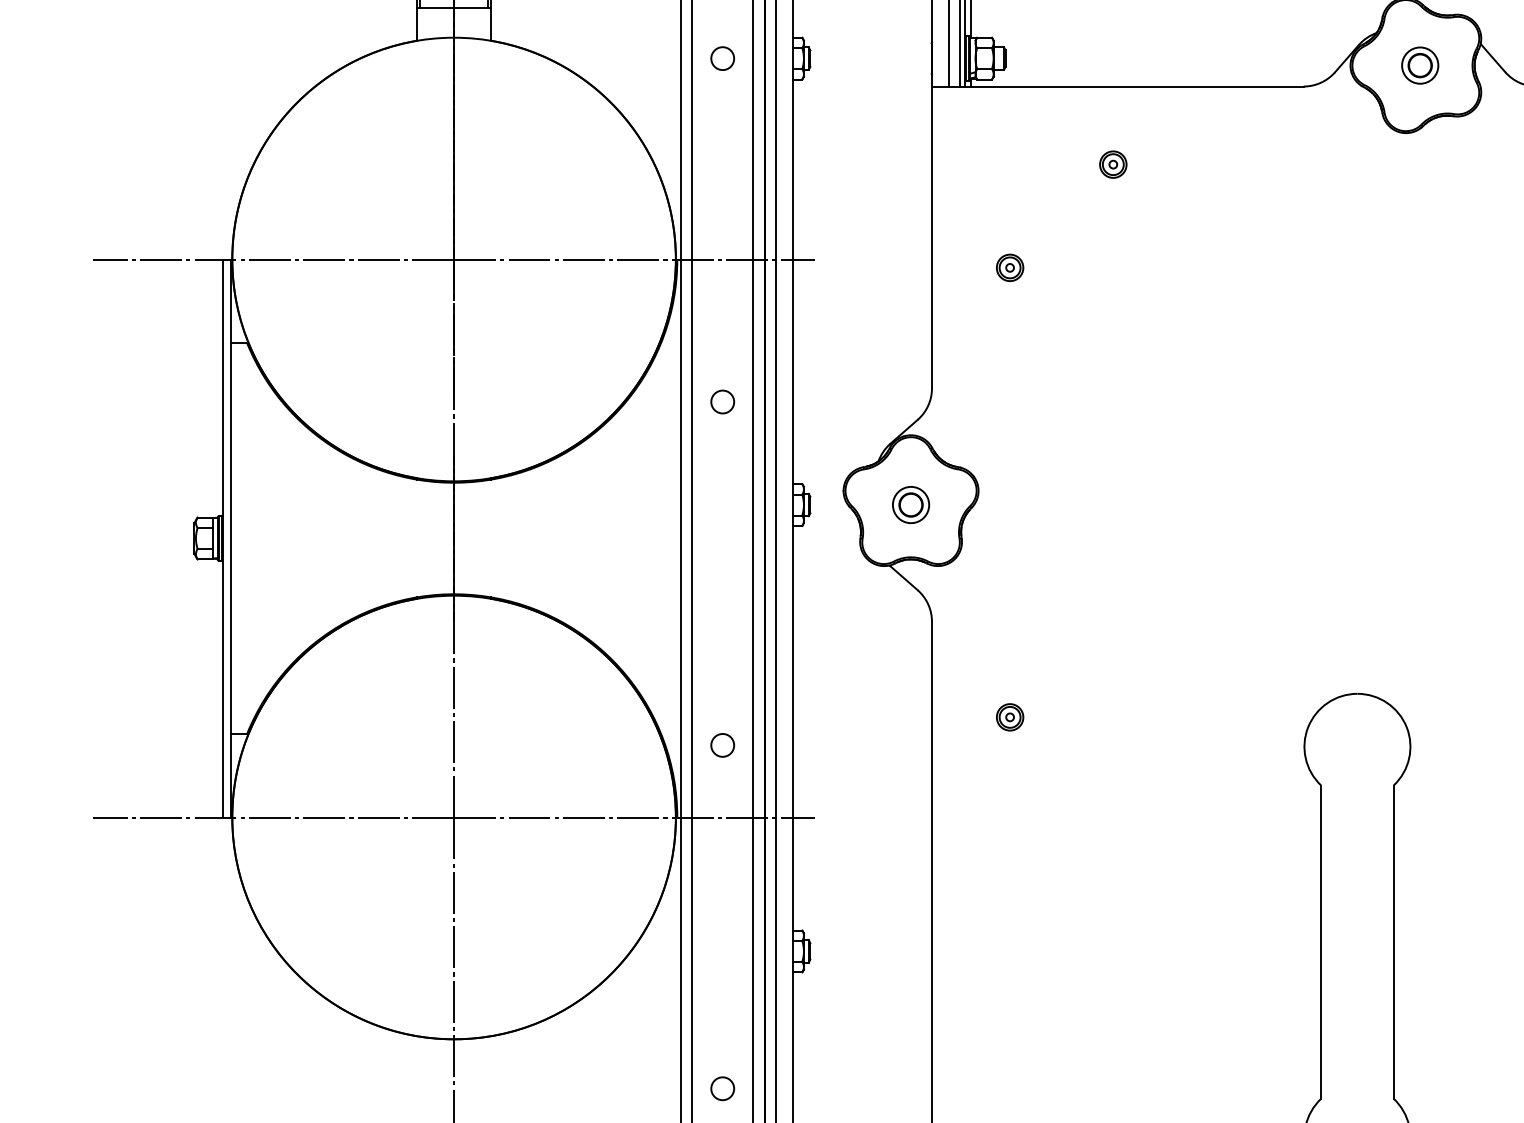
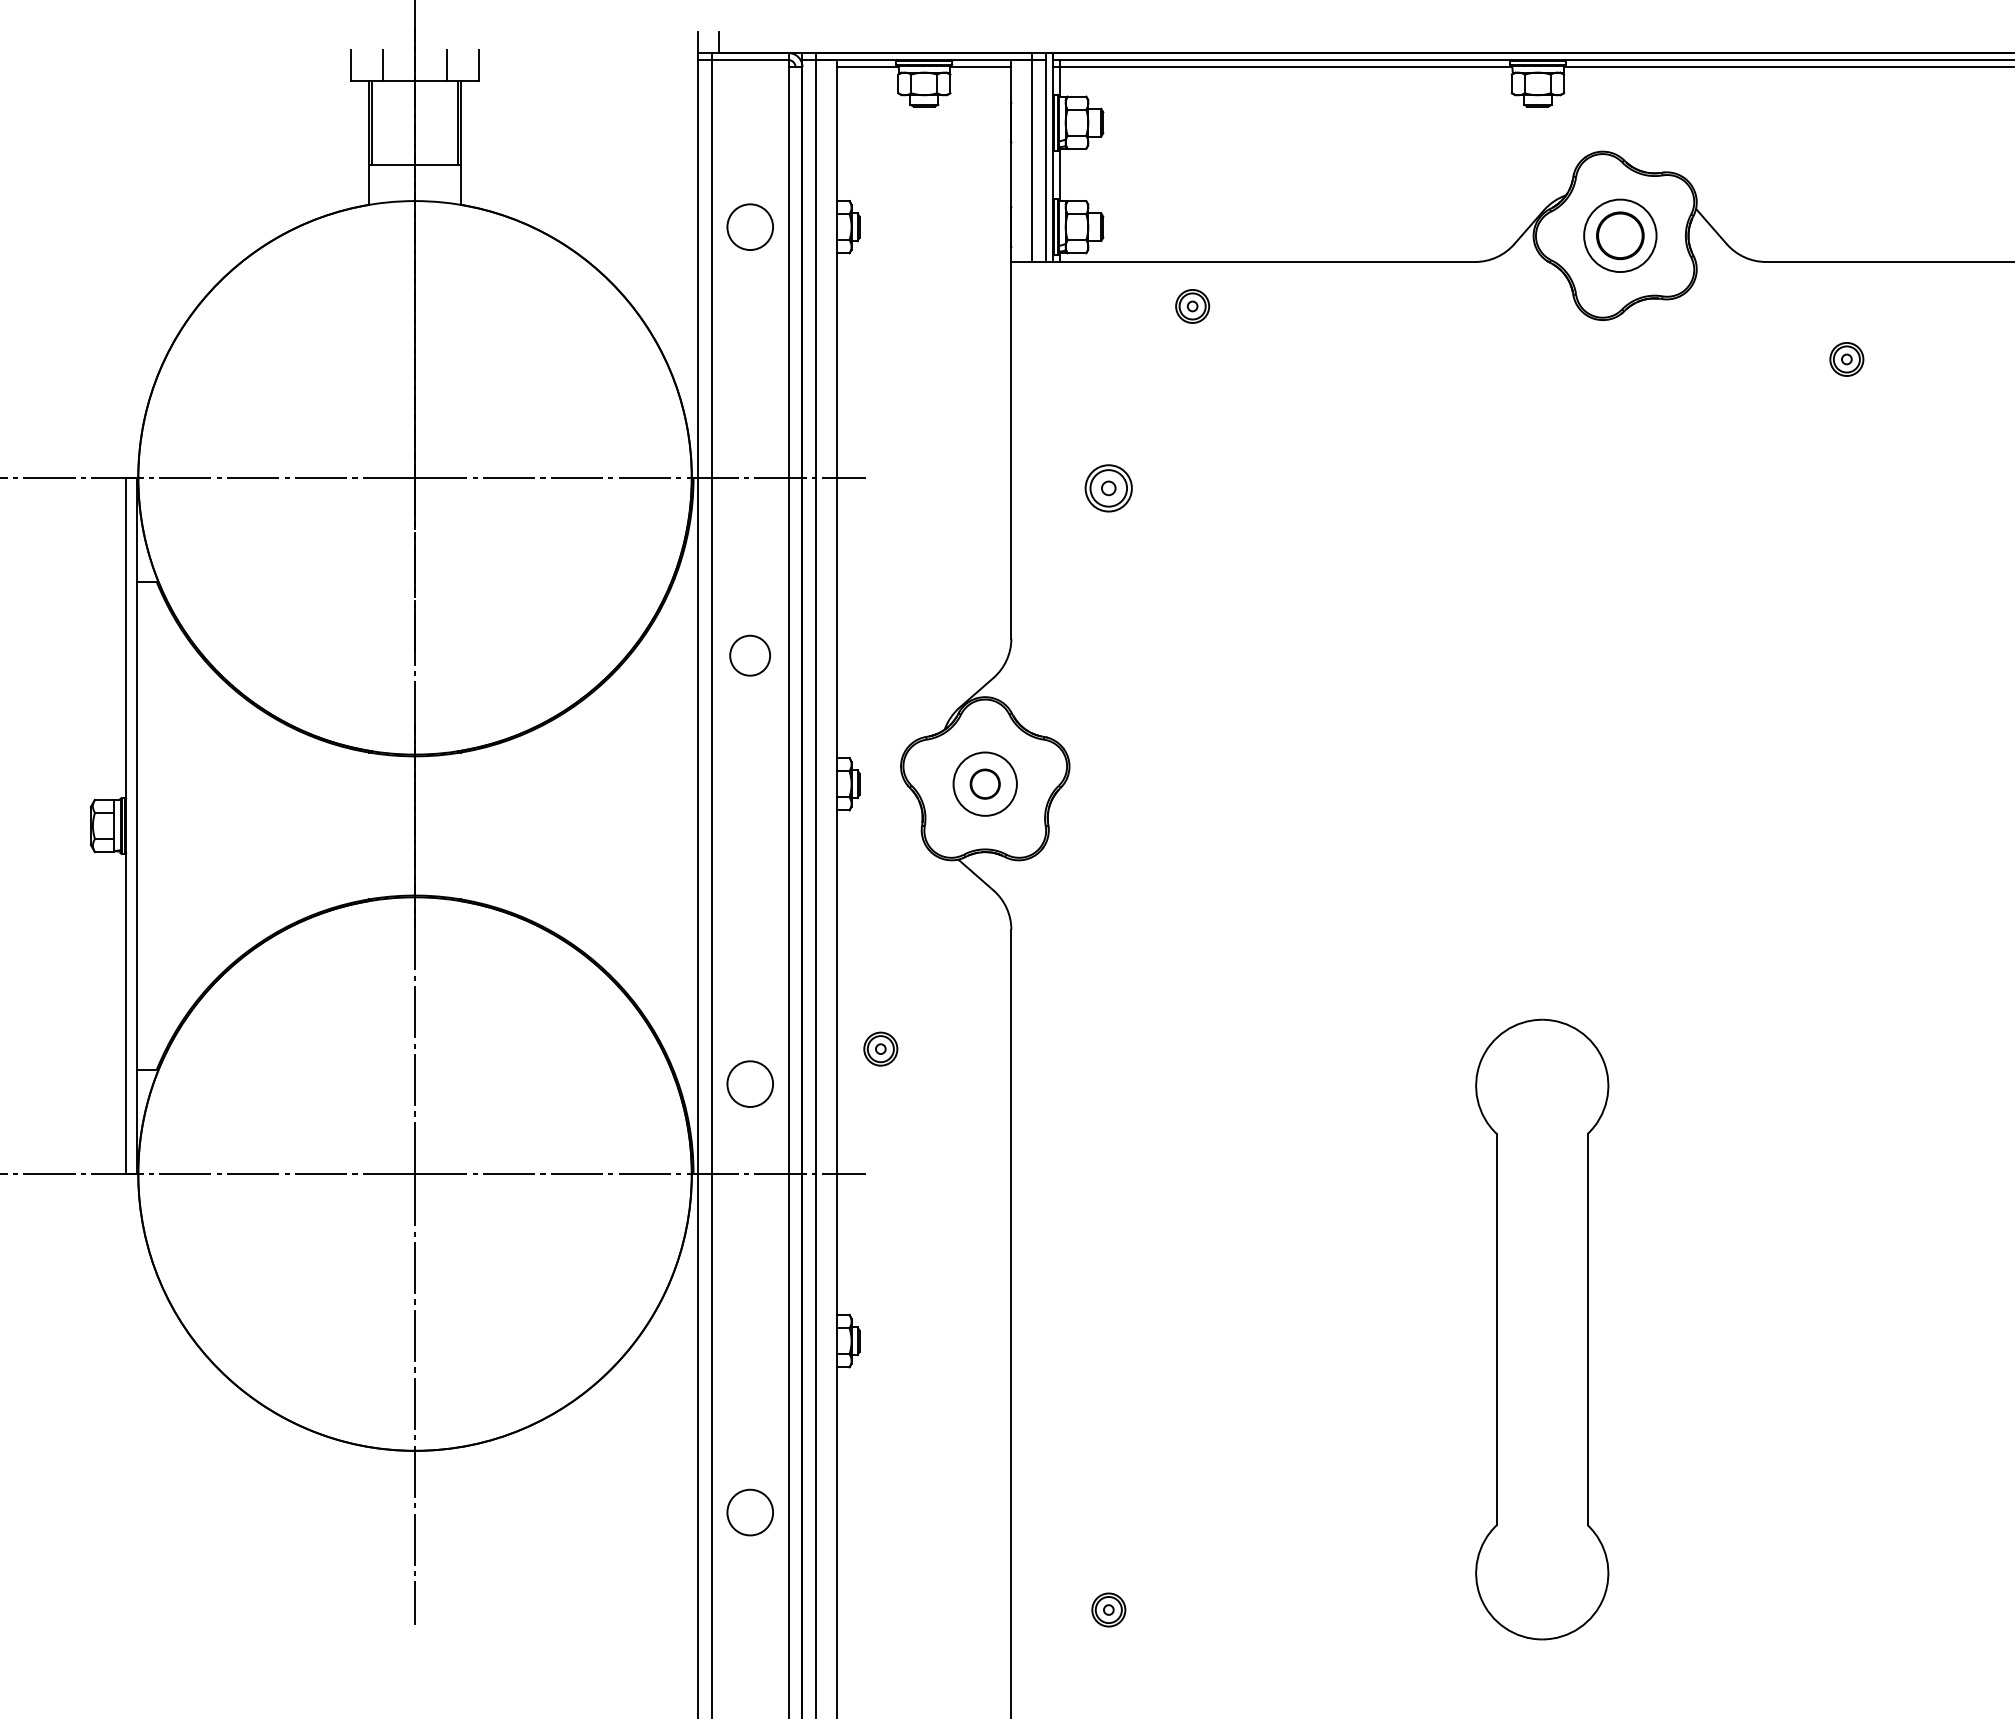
circle: (722, 58) -> (750, 226), size x1.6
part: (1420, 65) -> (1620, 235), size x1.6
part: (1113, 164) -> (1192, 306), moved
part: (1009, 267) -> (1108, 487), size x1.4
circle: (722, 401) -> (750, 655), size x1.4
circle: (910, 504) -> (984, 783), size x1.4
part: (1009, 716) -> (880, 1048), moved
circle: (722, 744) -> (750, 1083), size x1.6
circle: (722, 1088) -> (750, 1512), size x1.6

